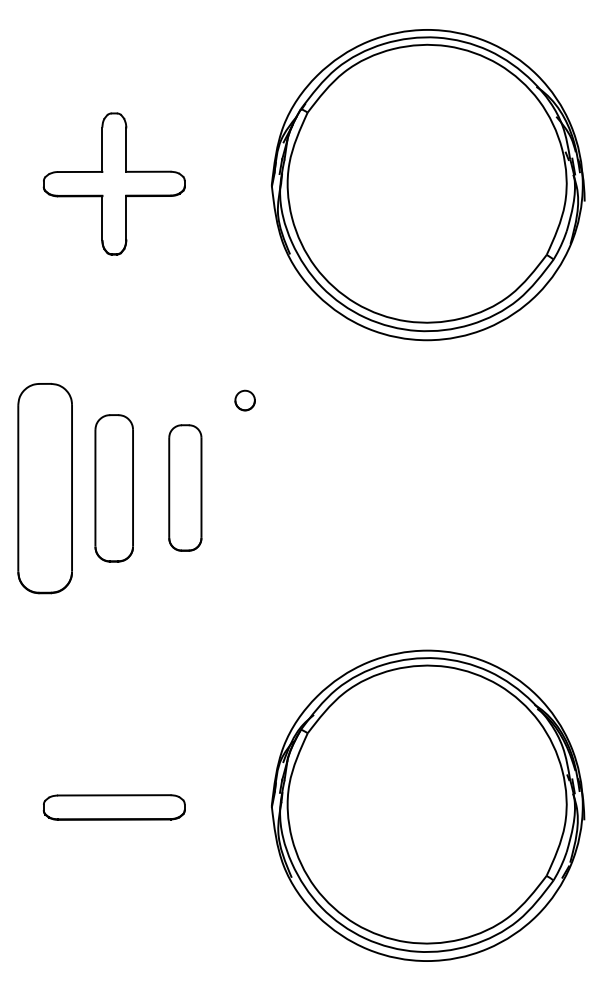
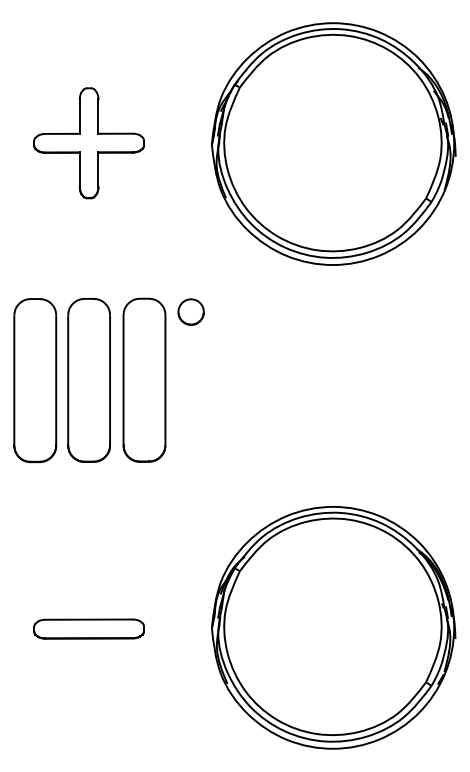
part: (244, 399) -> (190, 311), size x1.67
part: (185, 487) -> (144, 379), size x1.67
part: (113, 488) -> (88, 380), size x1.43

